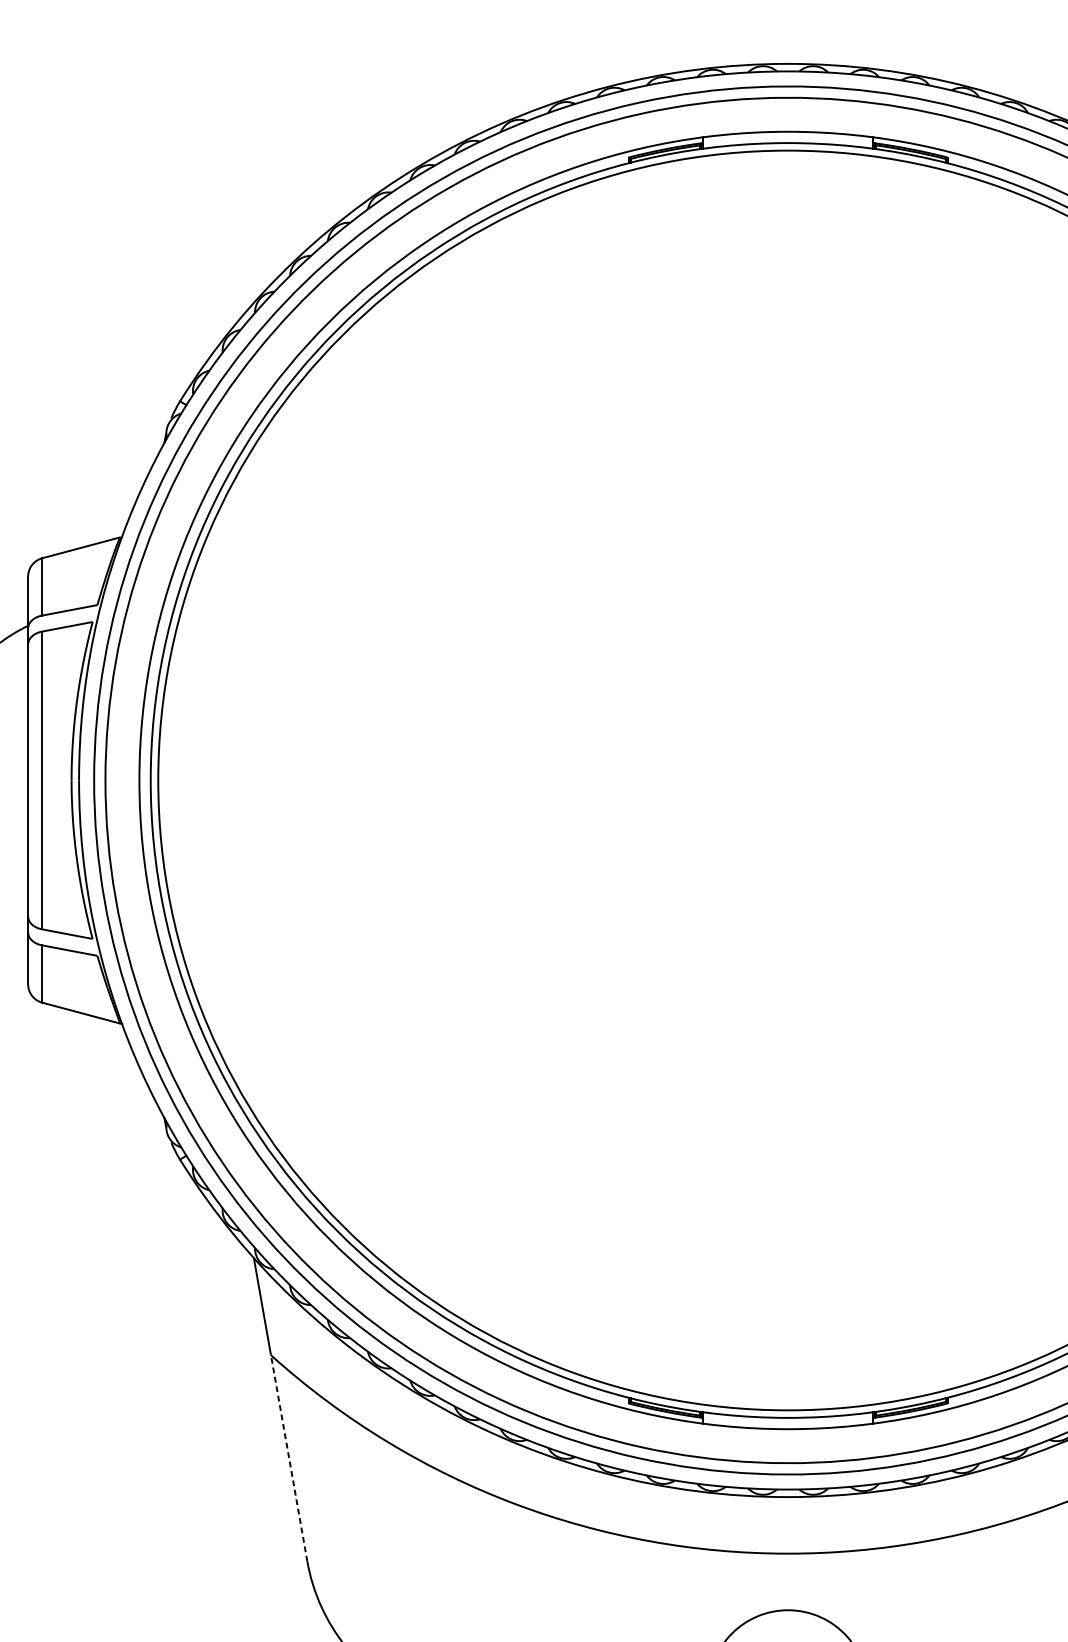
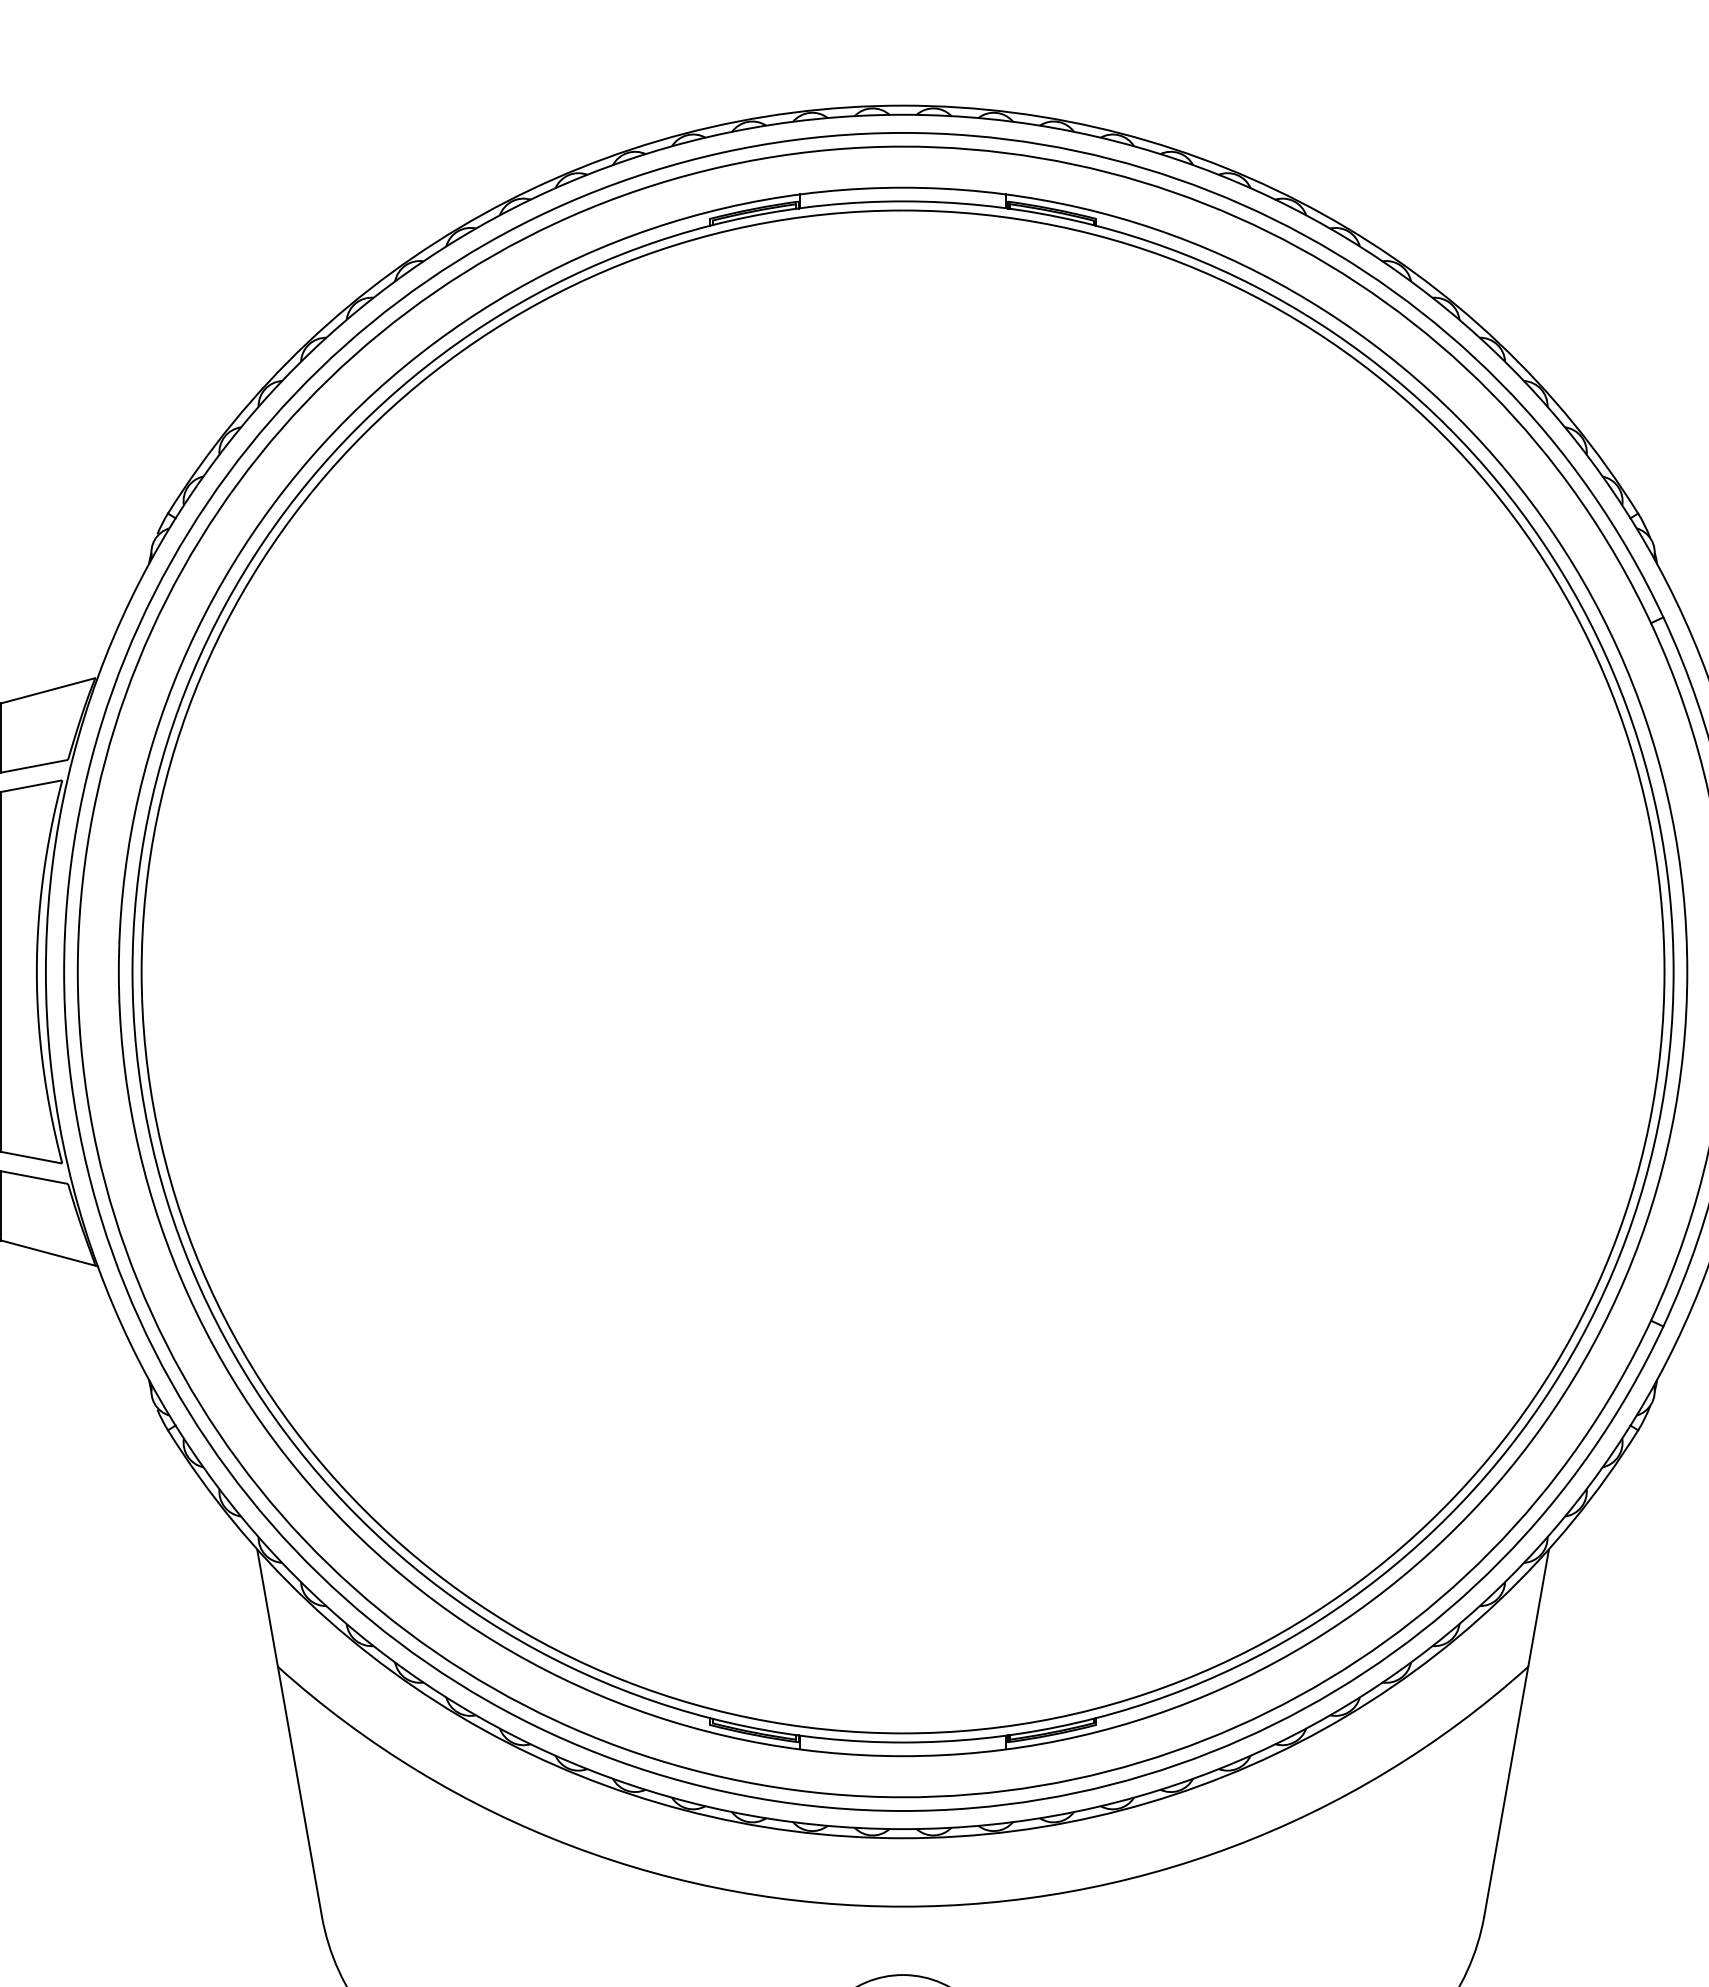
line: (288, 1458) -> (299, 1791), dashed -> solid

